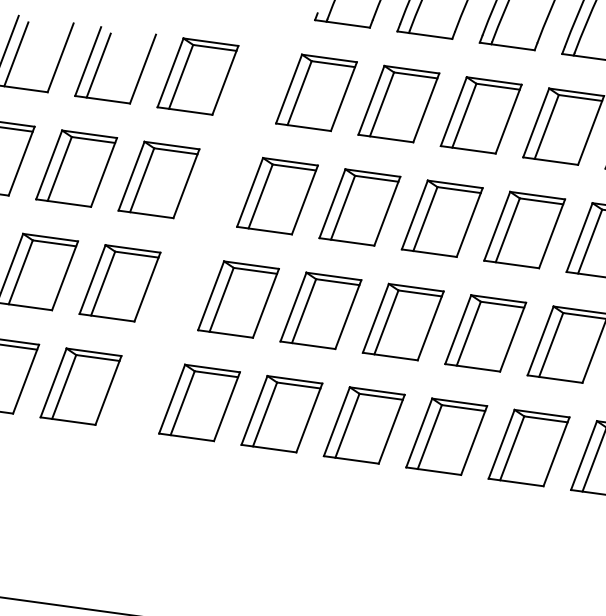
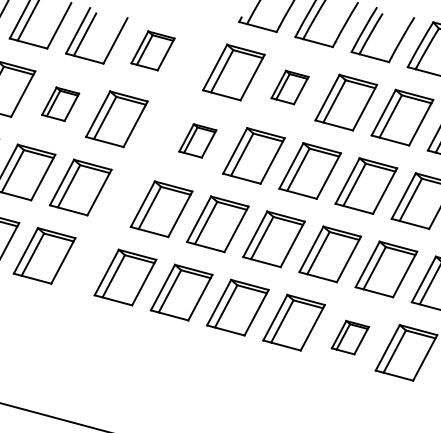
part: (197, 76) -> (152, 50), size x0.7
part: (398, 104) -> (289, 87), size x0.6
part: (76, 169) -> (60, 104), size x0.6
part: (277, 195) -> (197, 140), size x0.6
part: (529, 447) -> (350, 337), size x0.6

